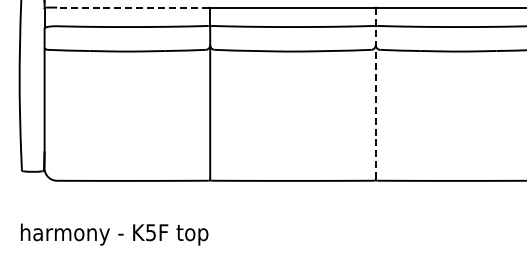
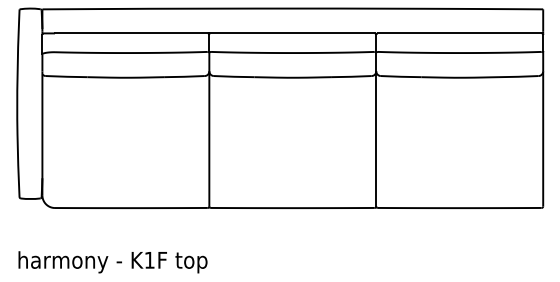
line: (131, 7) -> (130, 33), dashed -> solid
line: (376, 93) -> (376, 120), dashed -> solid
text: (150, 232) -> (149, 260), K5F -> K1F

